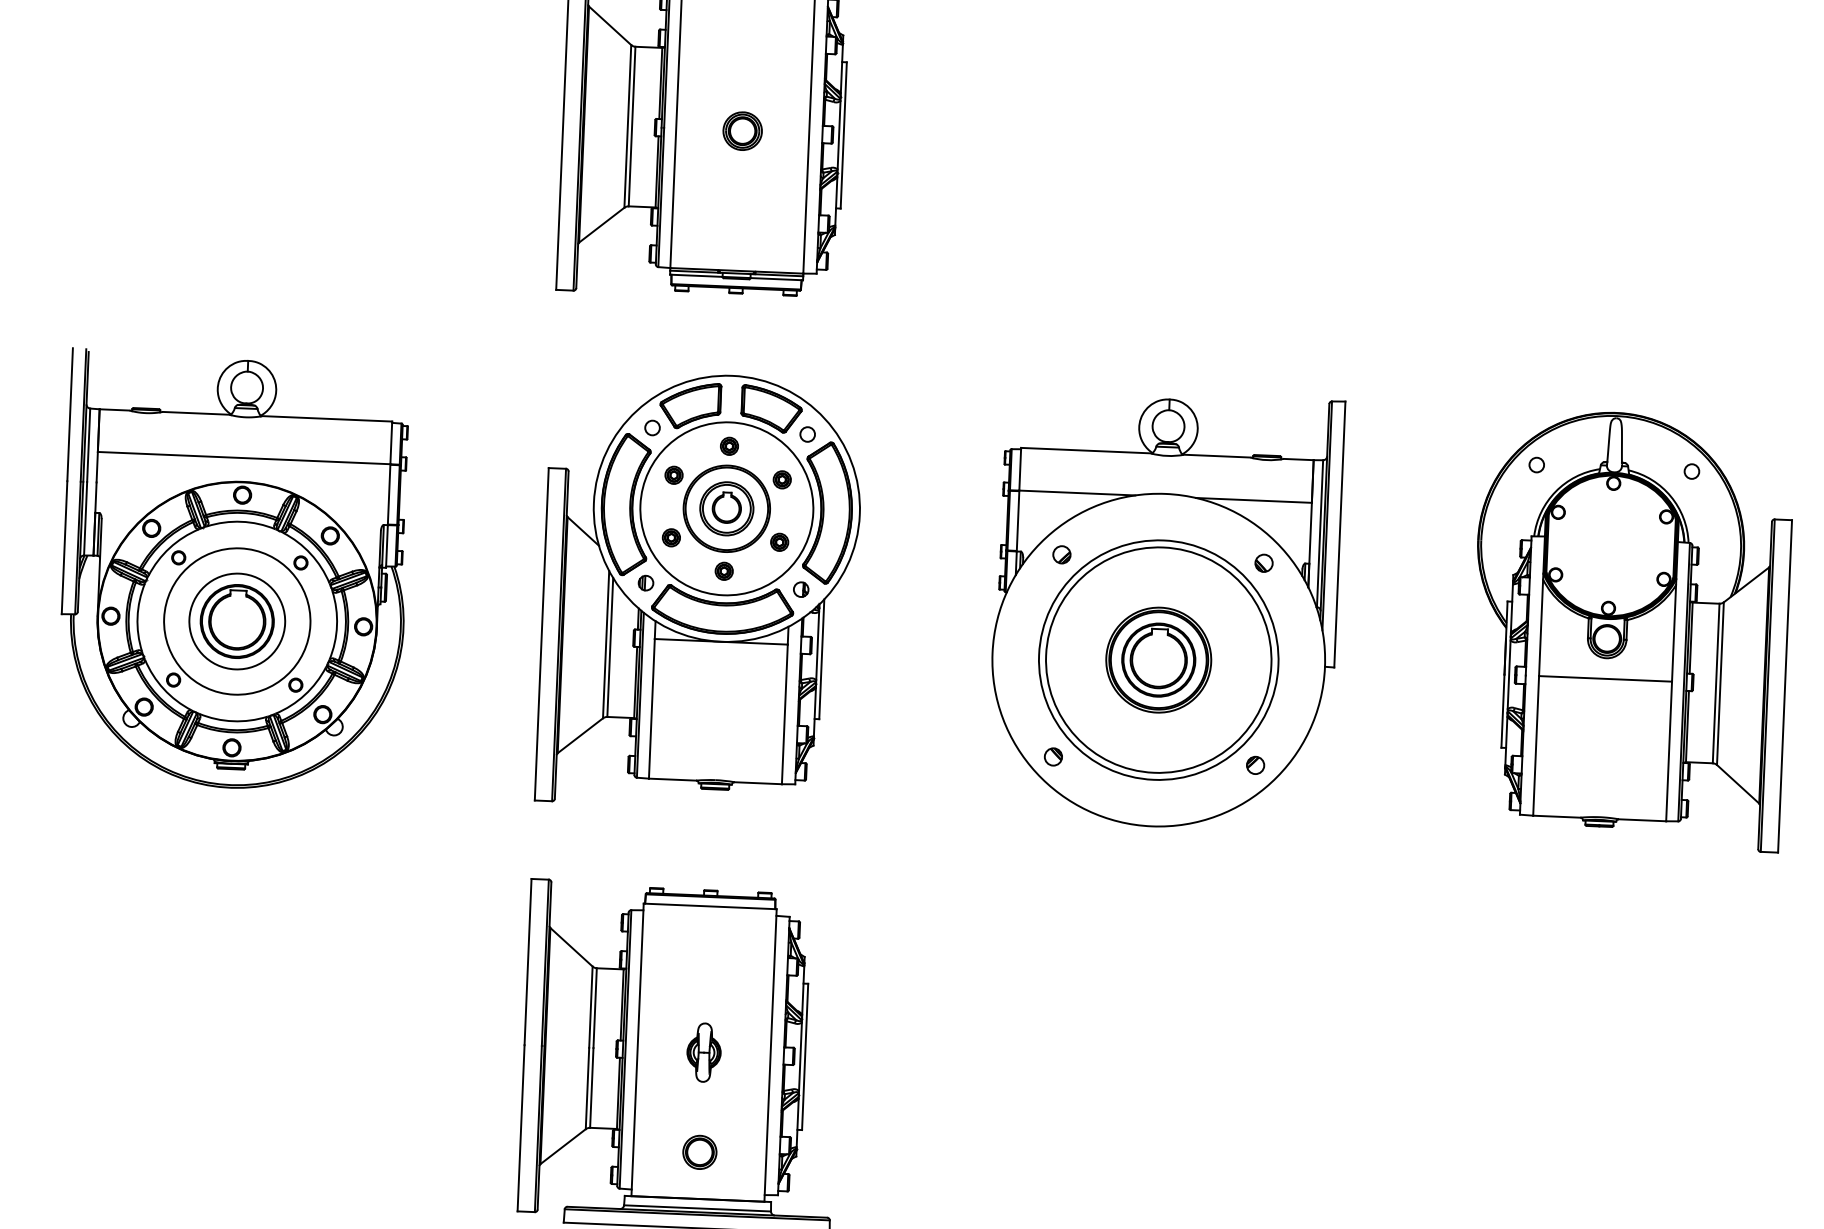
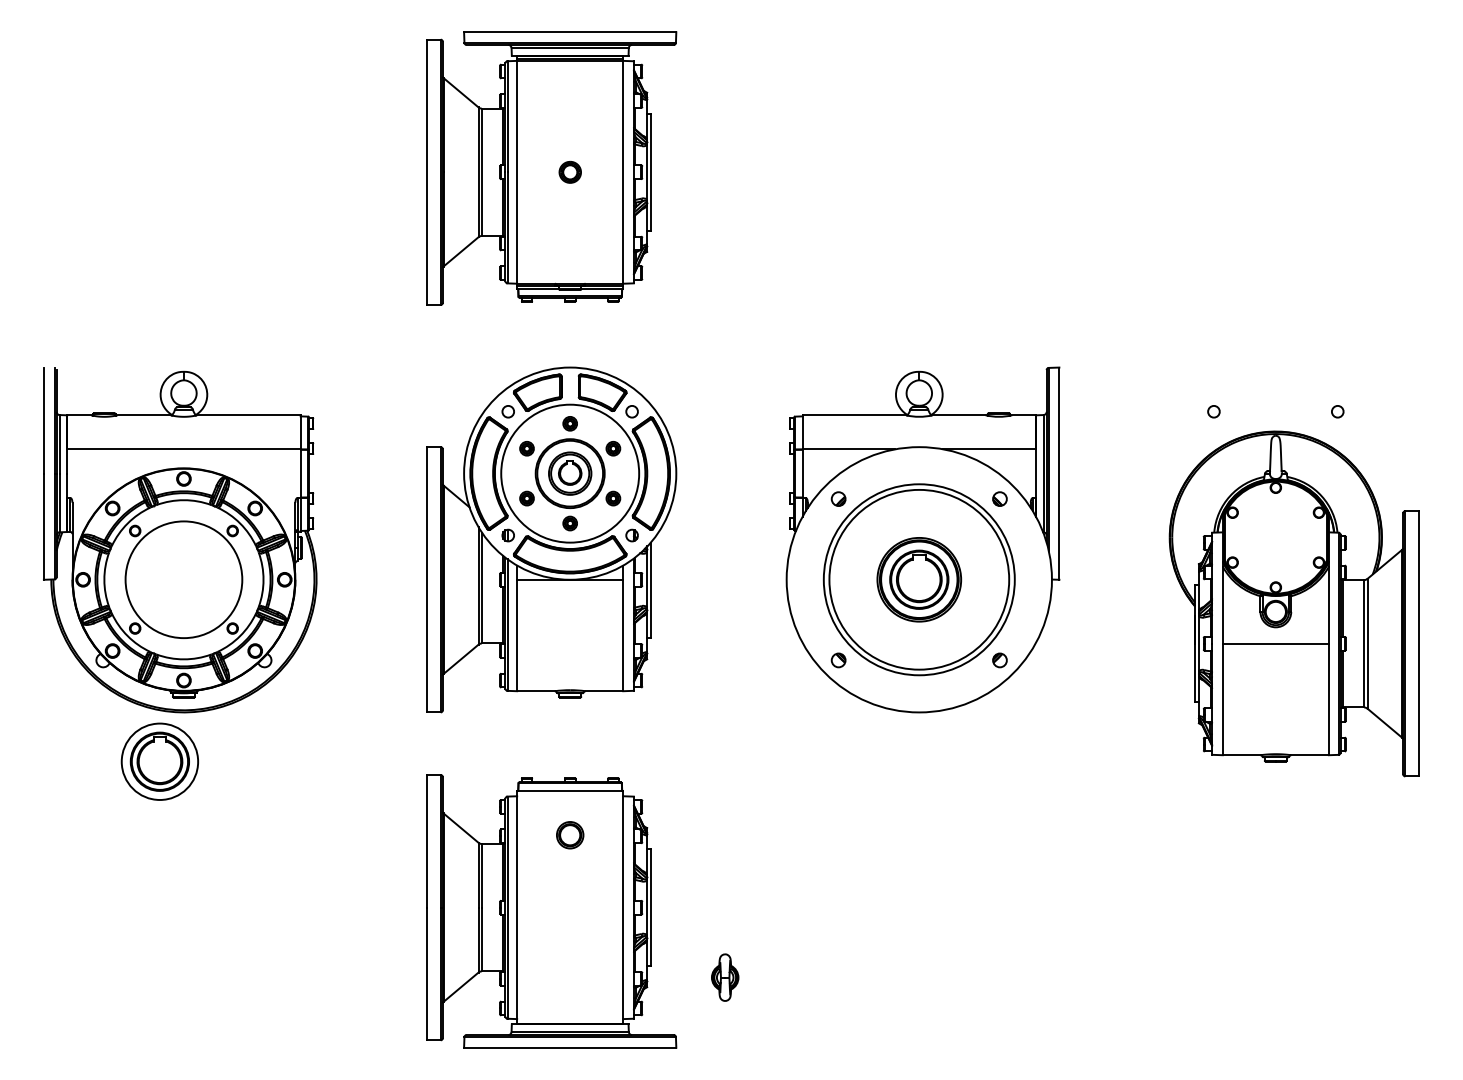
part: (743, 131) -> (570, 172), size x0.7
part: (236, 621) -> (159, 761), moved
part: (1629, 629) -> (1293, 603), moved
part: (704, 1052) -> (725, 977), moved
part: (700, 1152) -> (570, 835), moved

